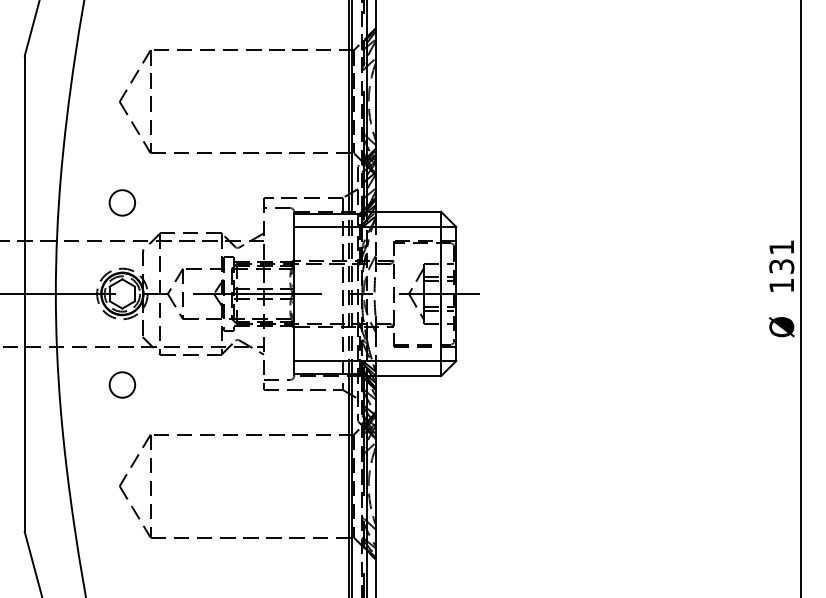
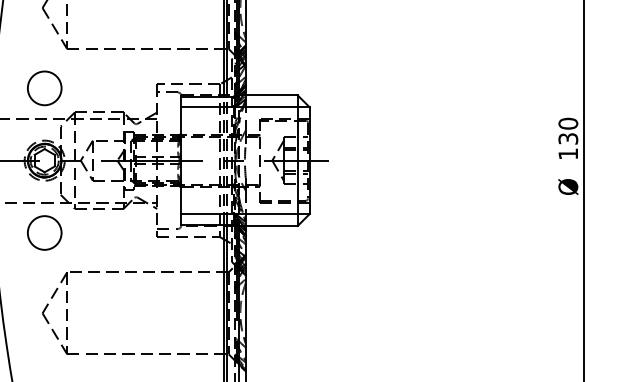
circle: (122, 202) -> (44, 88), size x1.67
text: (781, 247) -> (568, 123), 131 -> 130
circle: (122, 384) -> (44, 232), size x1.67

